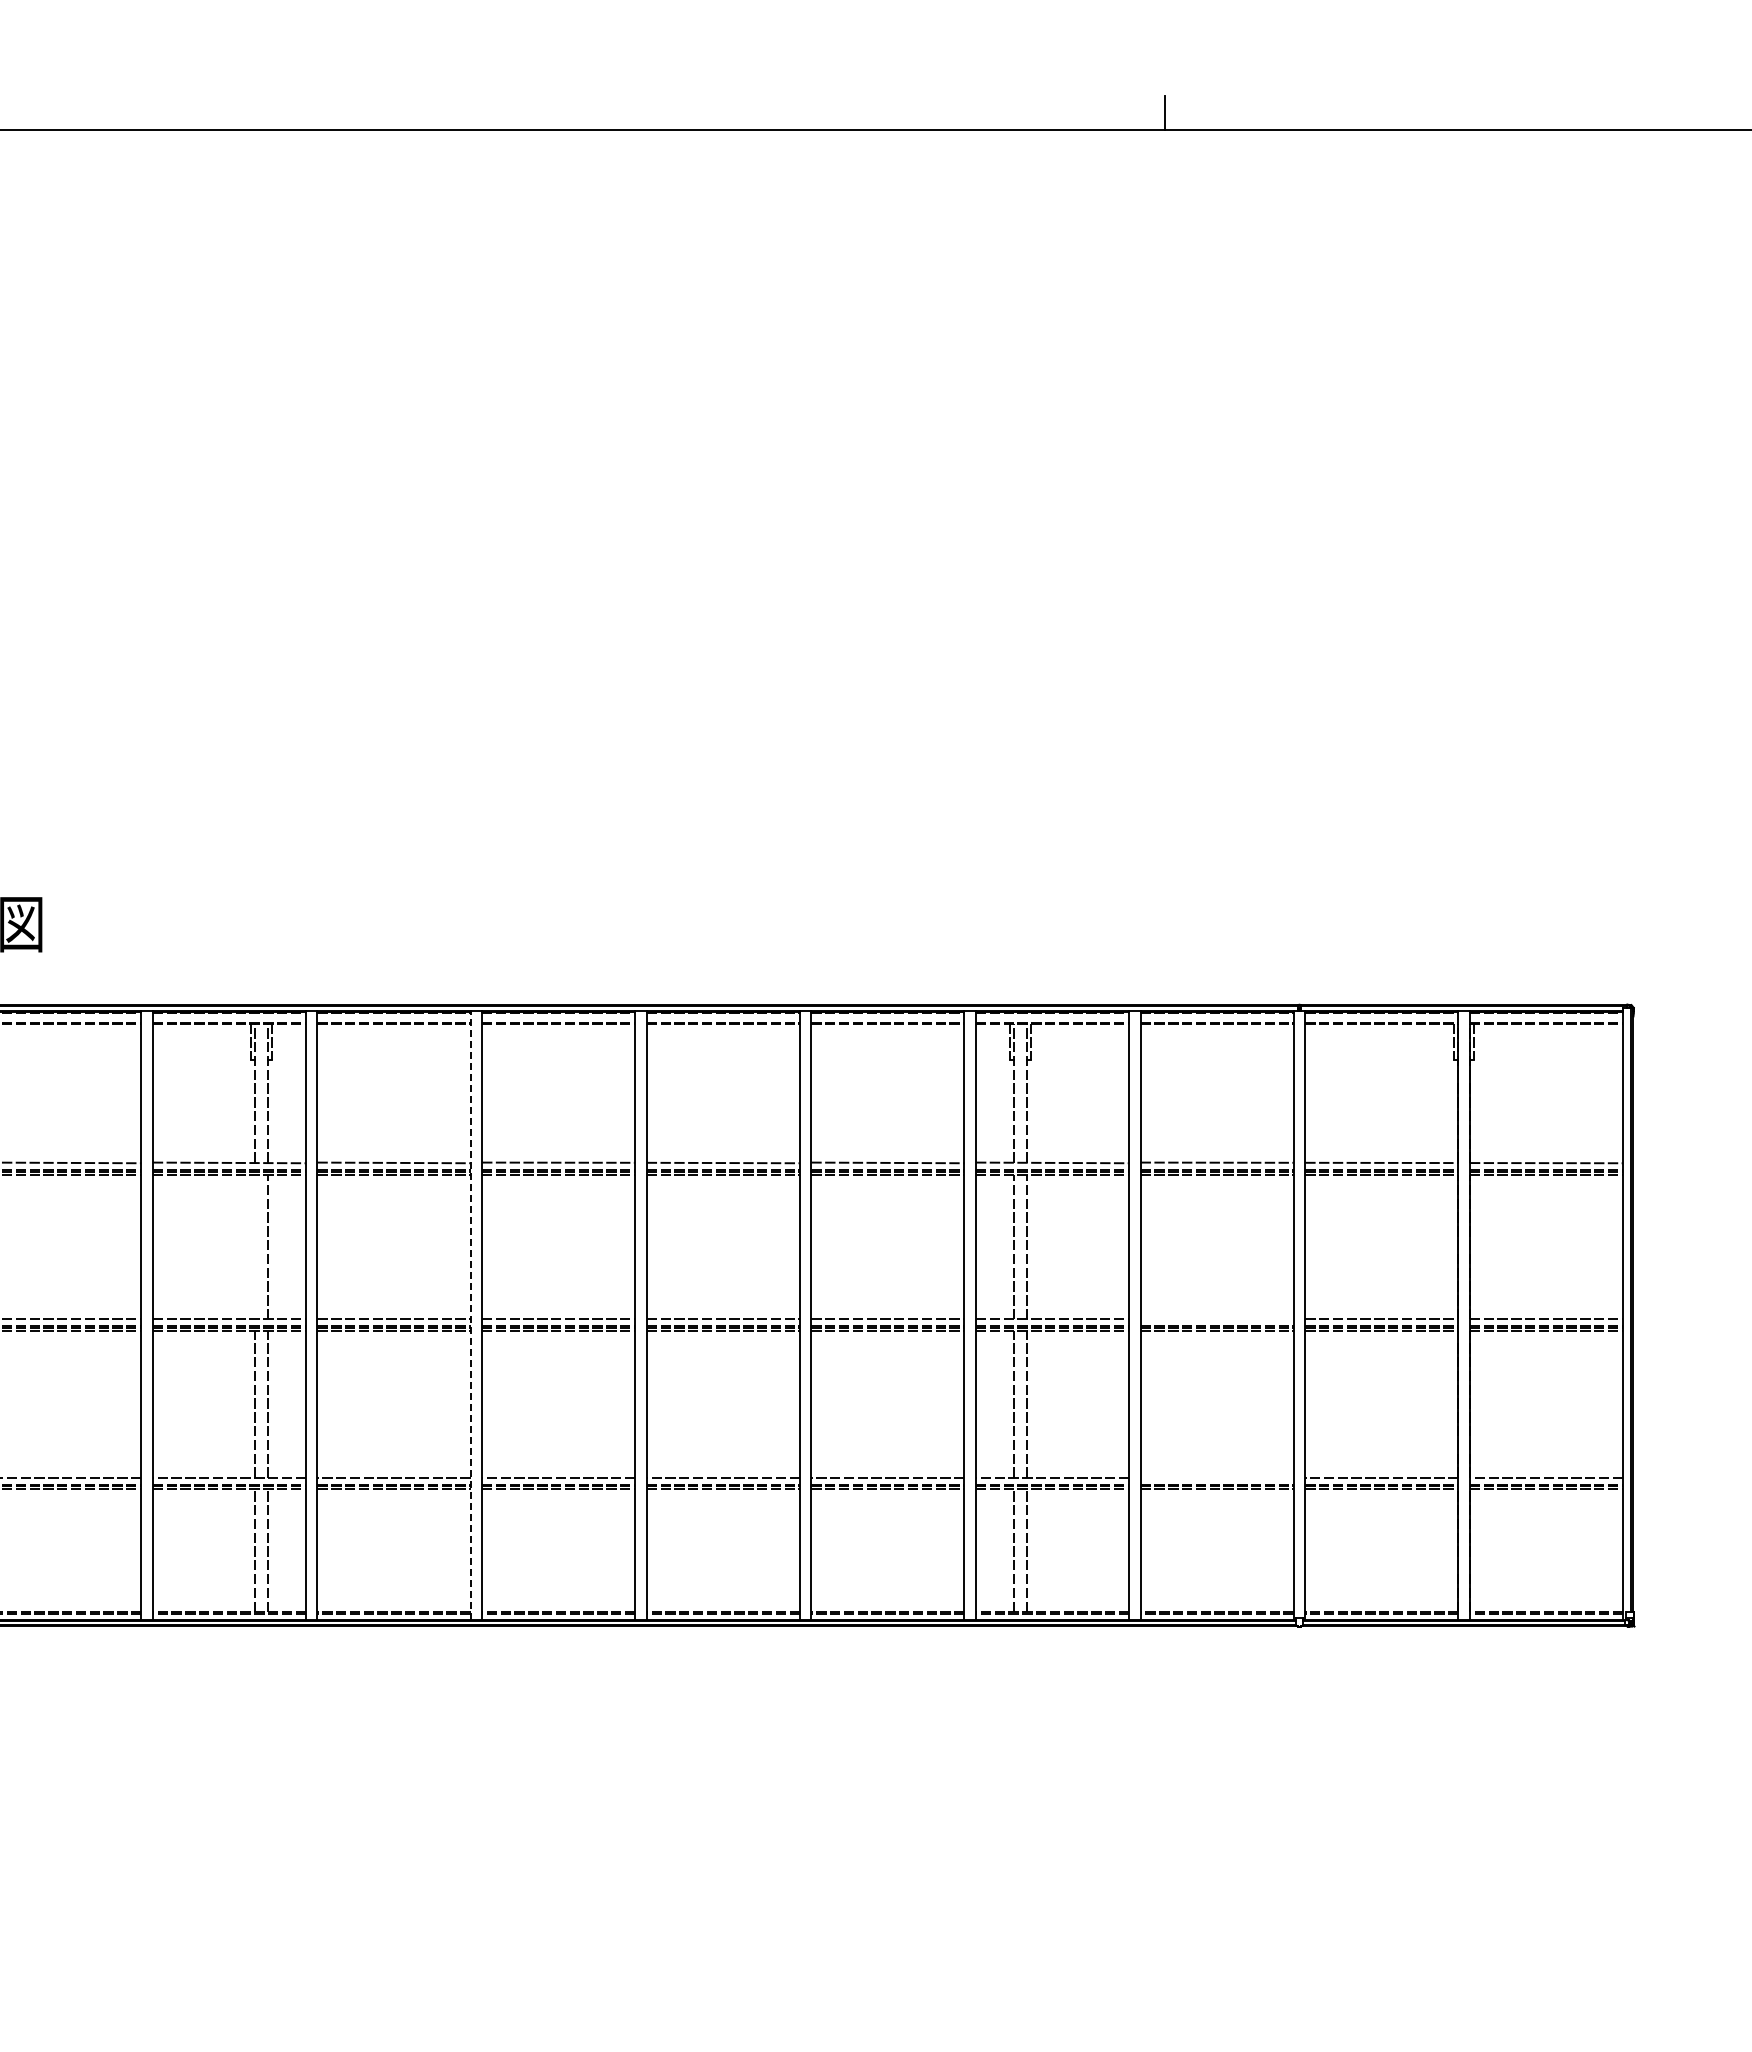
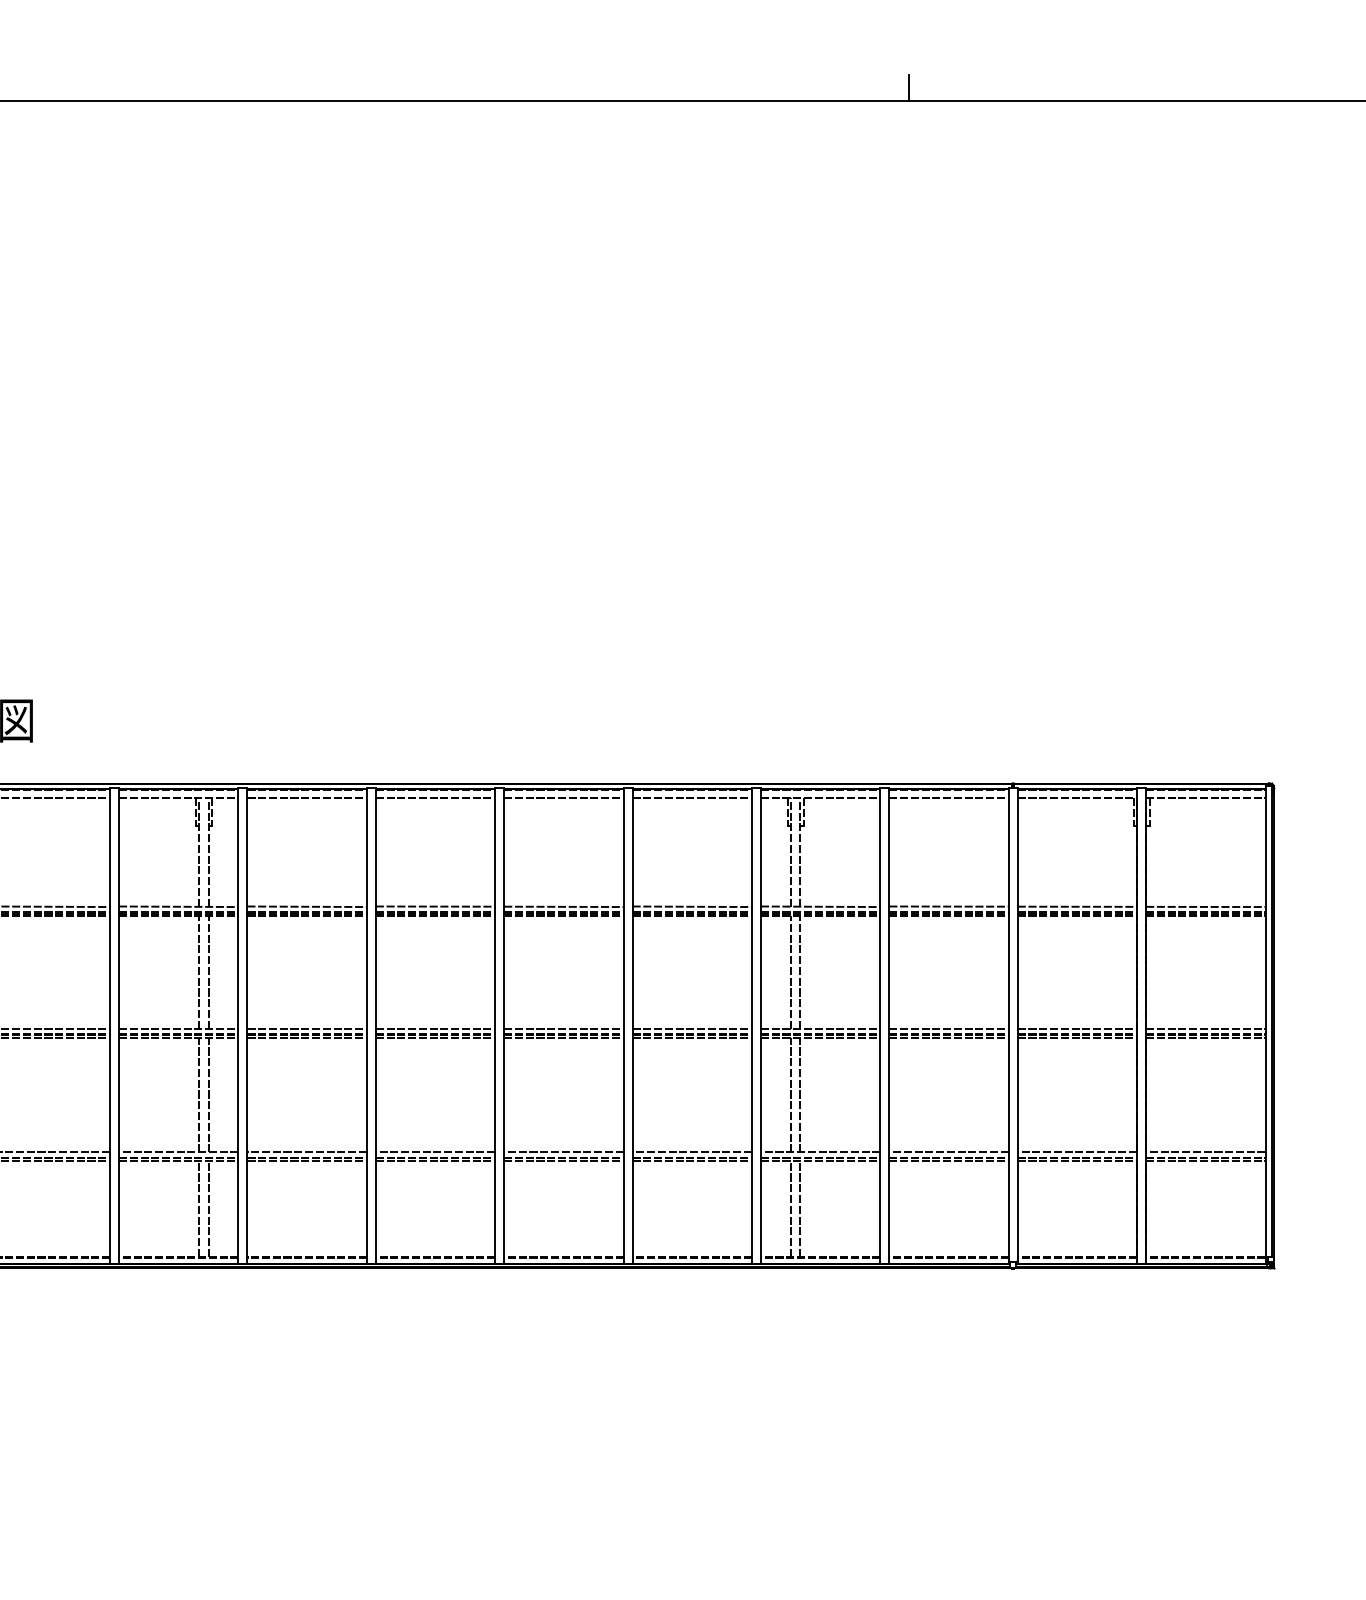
line: (255, 1247) -> (199, 972), added
line: (470, 1315) -> (366, 1025), dashed -> solid
line: (1216, 1319) -> (948, 1028), added
line: (1216, 1477) -> (948, 1152), added

